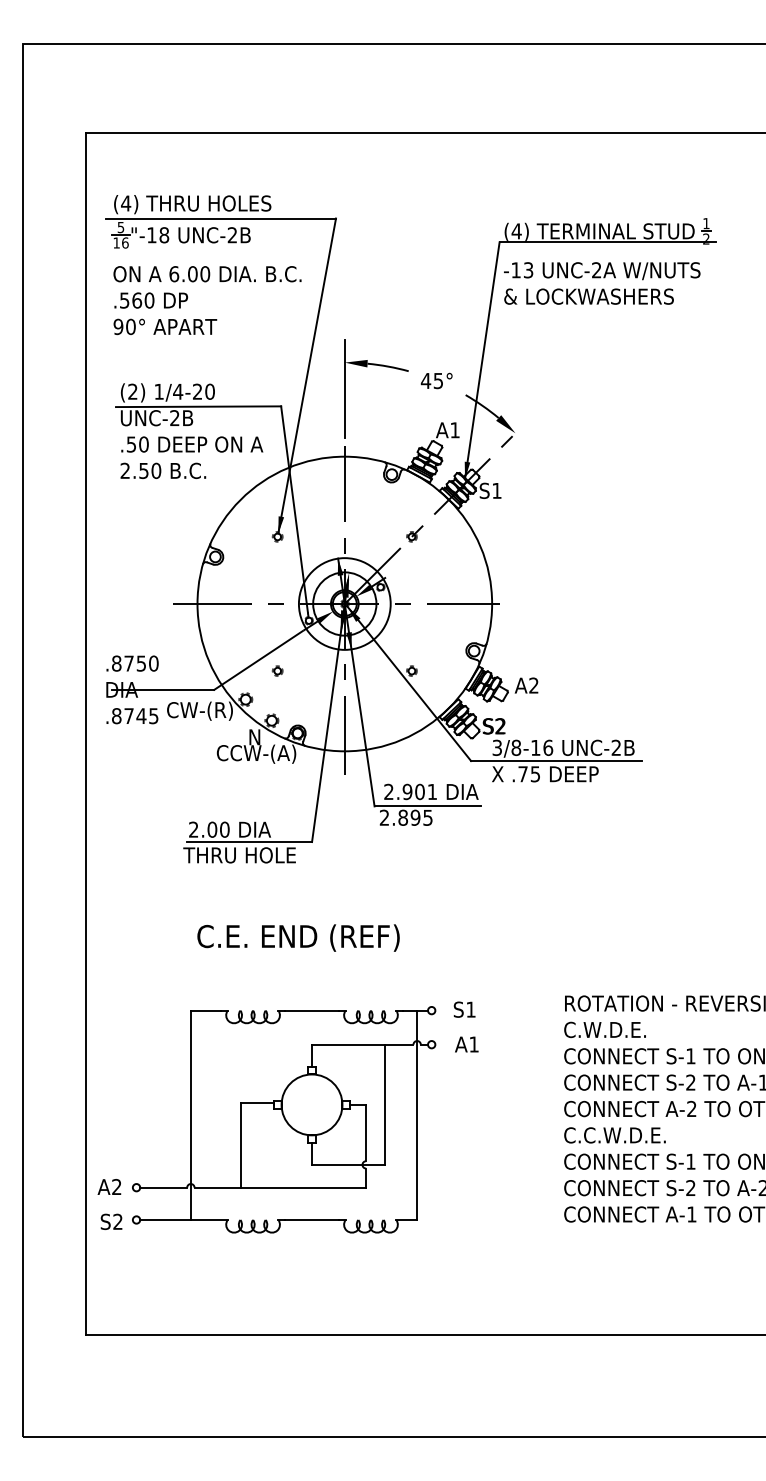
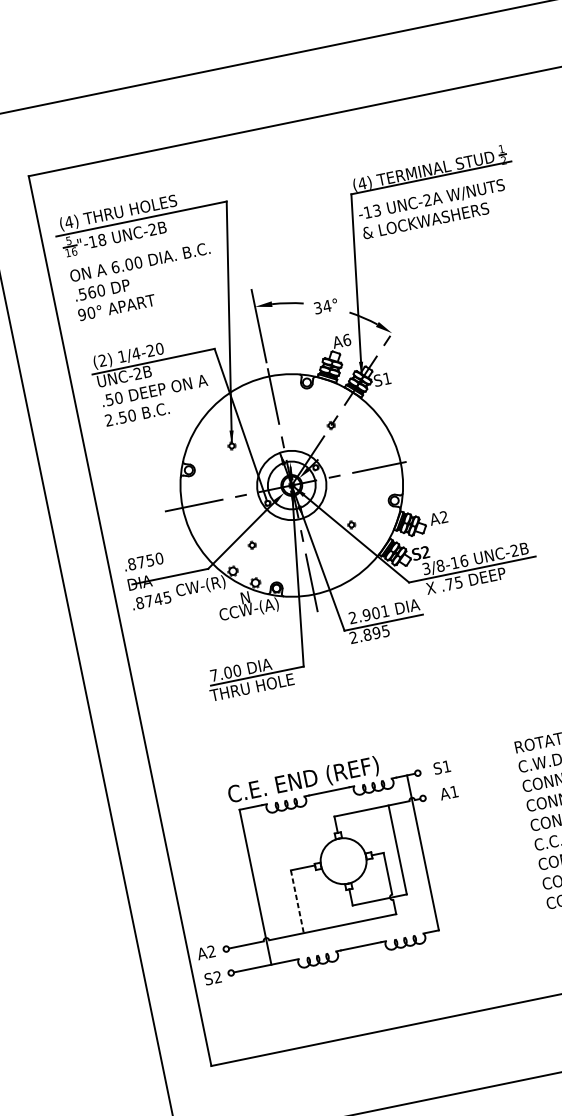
text: (431, 380) -> (321, 306), 45° -> 34°
text: (455, 430) -> (347, 340), A1 -> A6
text: (193, 829) -> (214, 675), 2.00 -> 7.00
text: (298, 937) -> (303, 780), moved
line: (241, 1145) -> (297, 901), solid -> dashed

